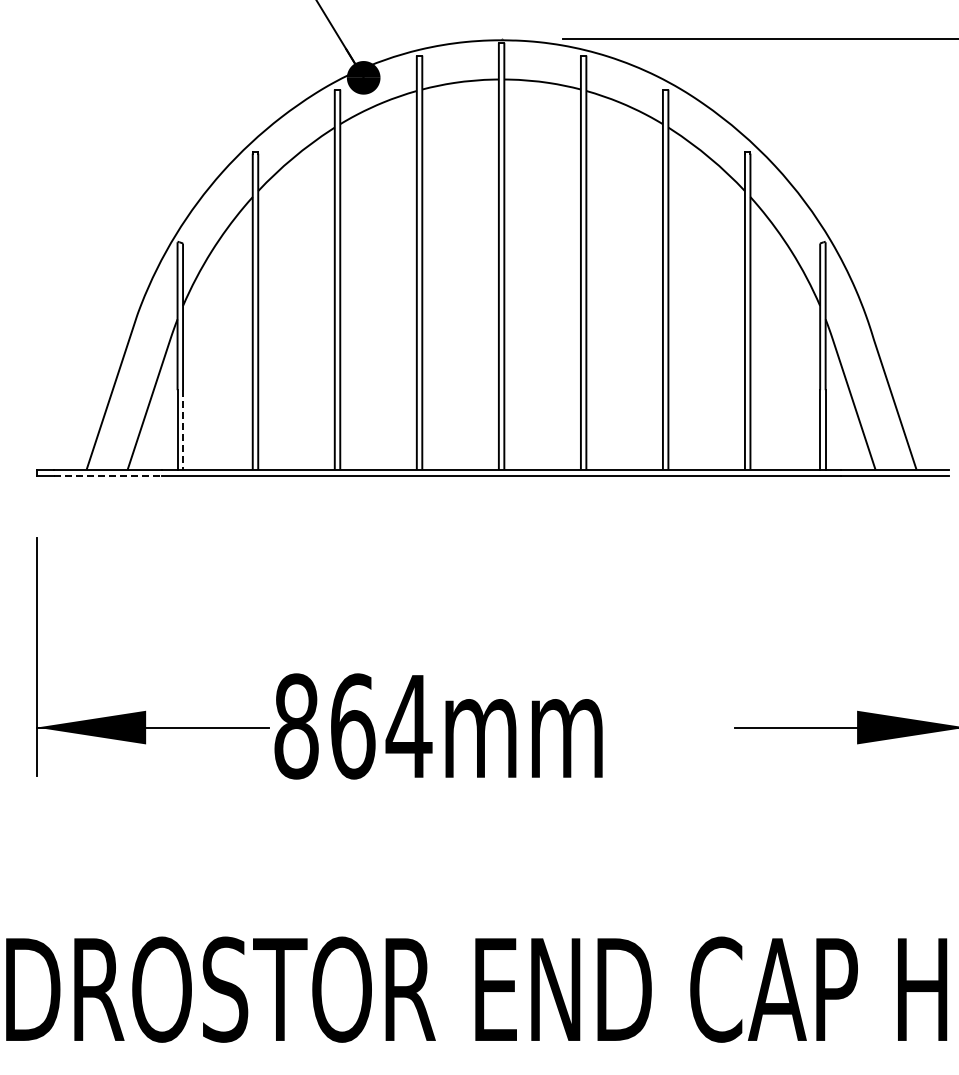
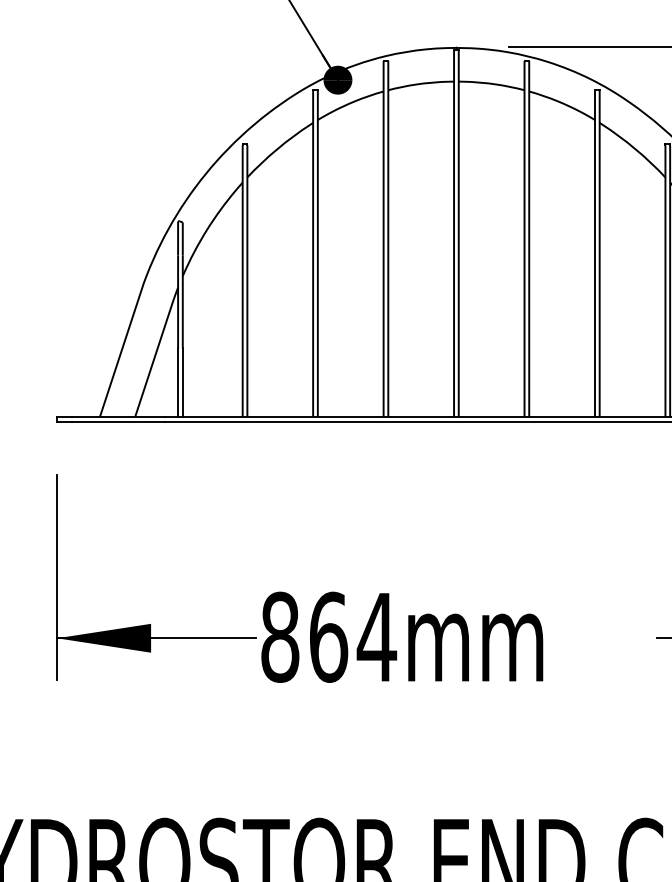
line: (183, 429) -> (183, 382), dashed -> solid
line: (107, 476) -> (117, 422), dashed -> solid

